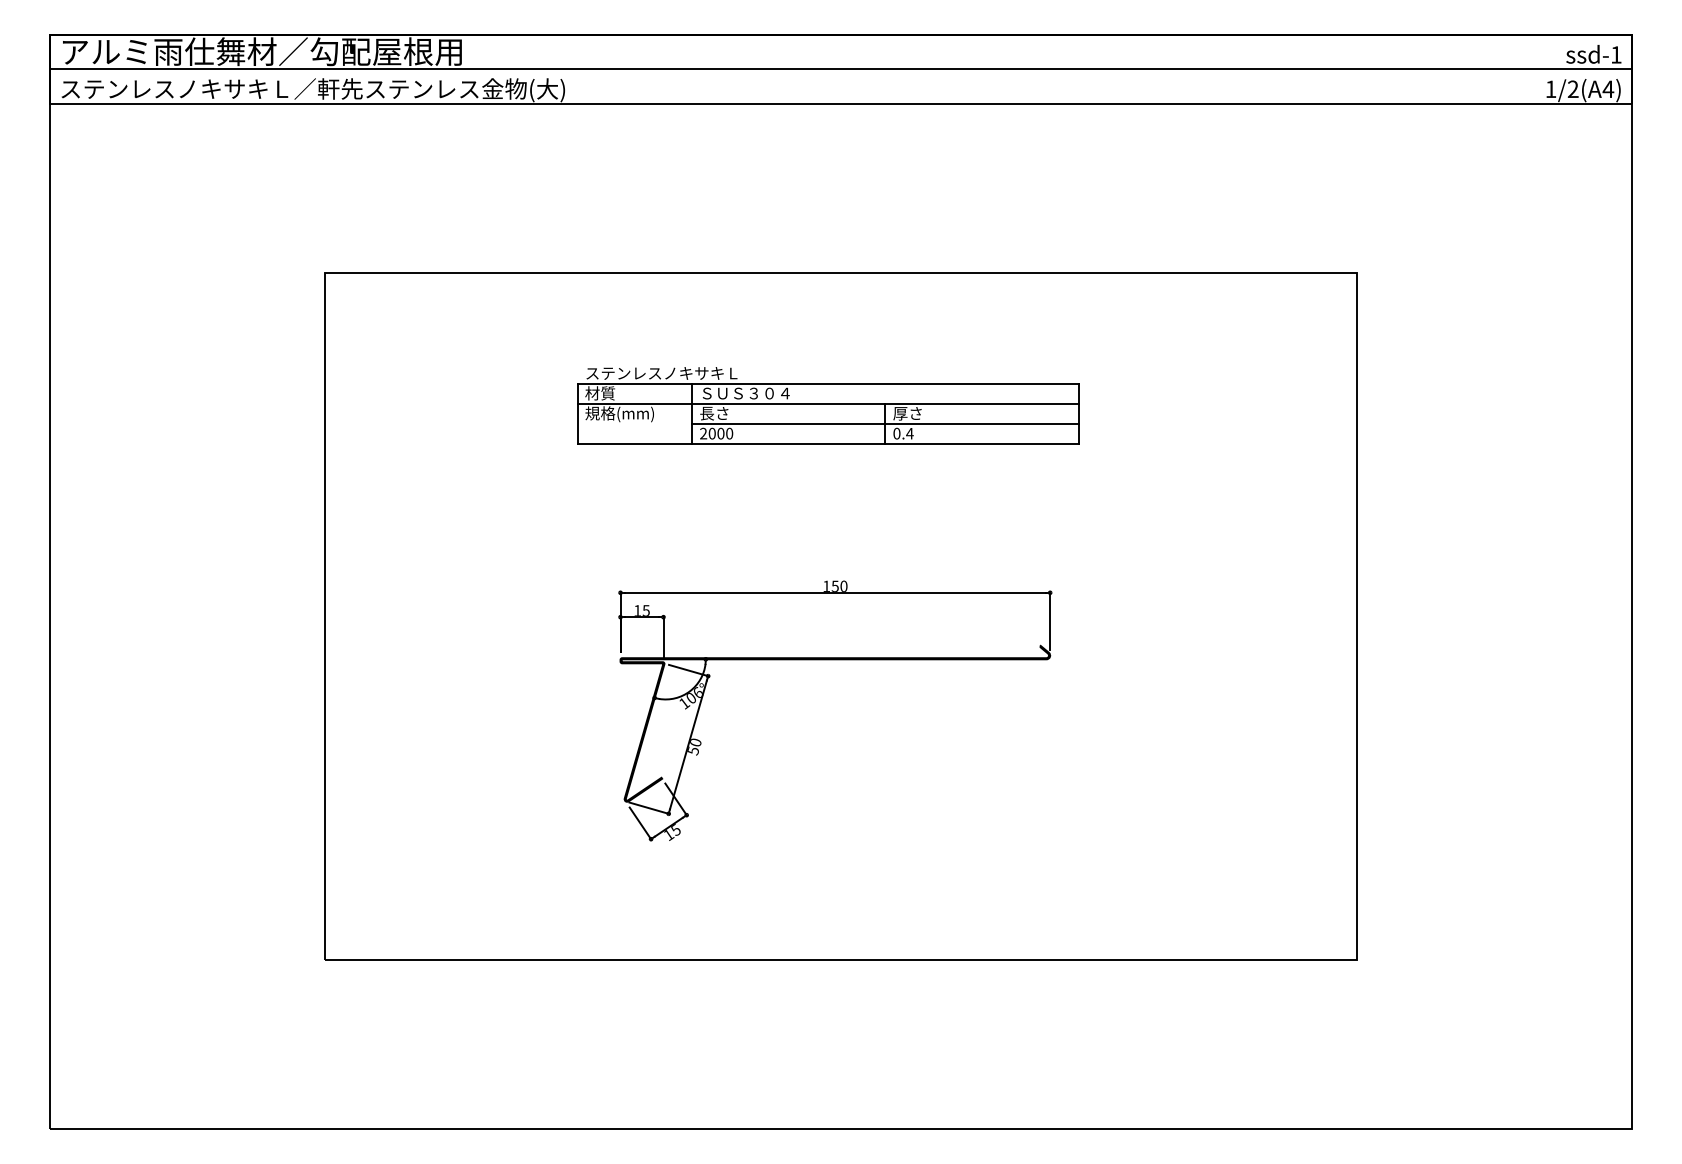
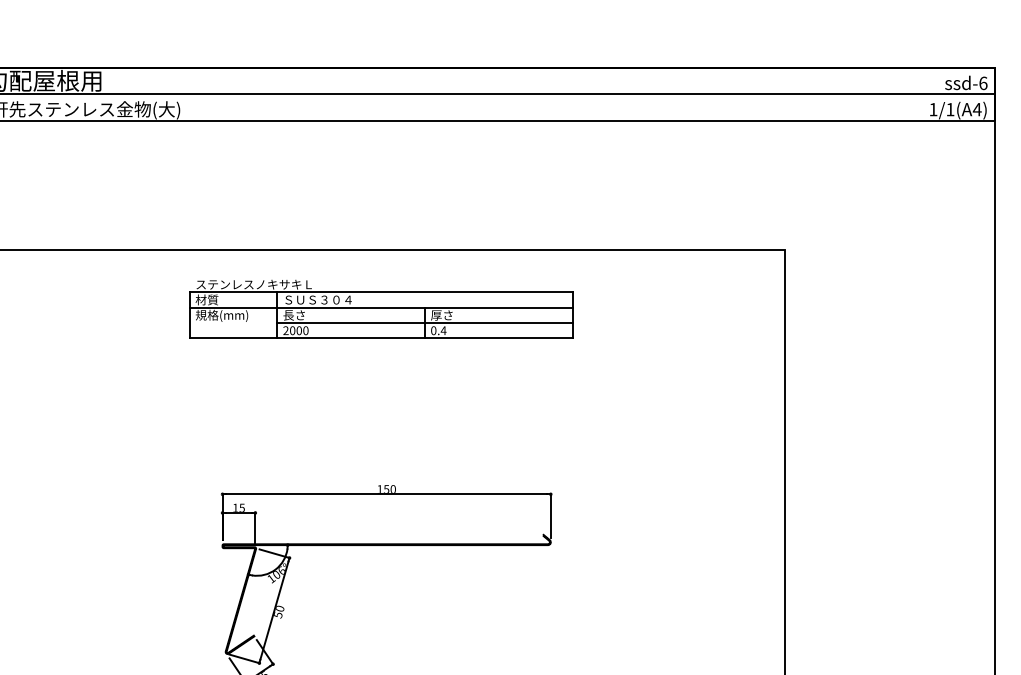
text: (1616, 54) -> (983, 83), ssd-1 -> ssd-6
text: (1572, 88) -> (949, 109), 1/2(A4) -> 1/1(A4)
part: (828, 405) -> (381, 309), moved

